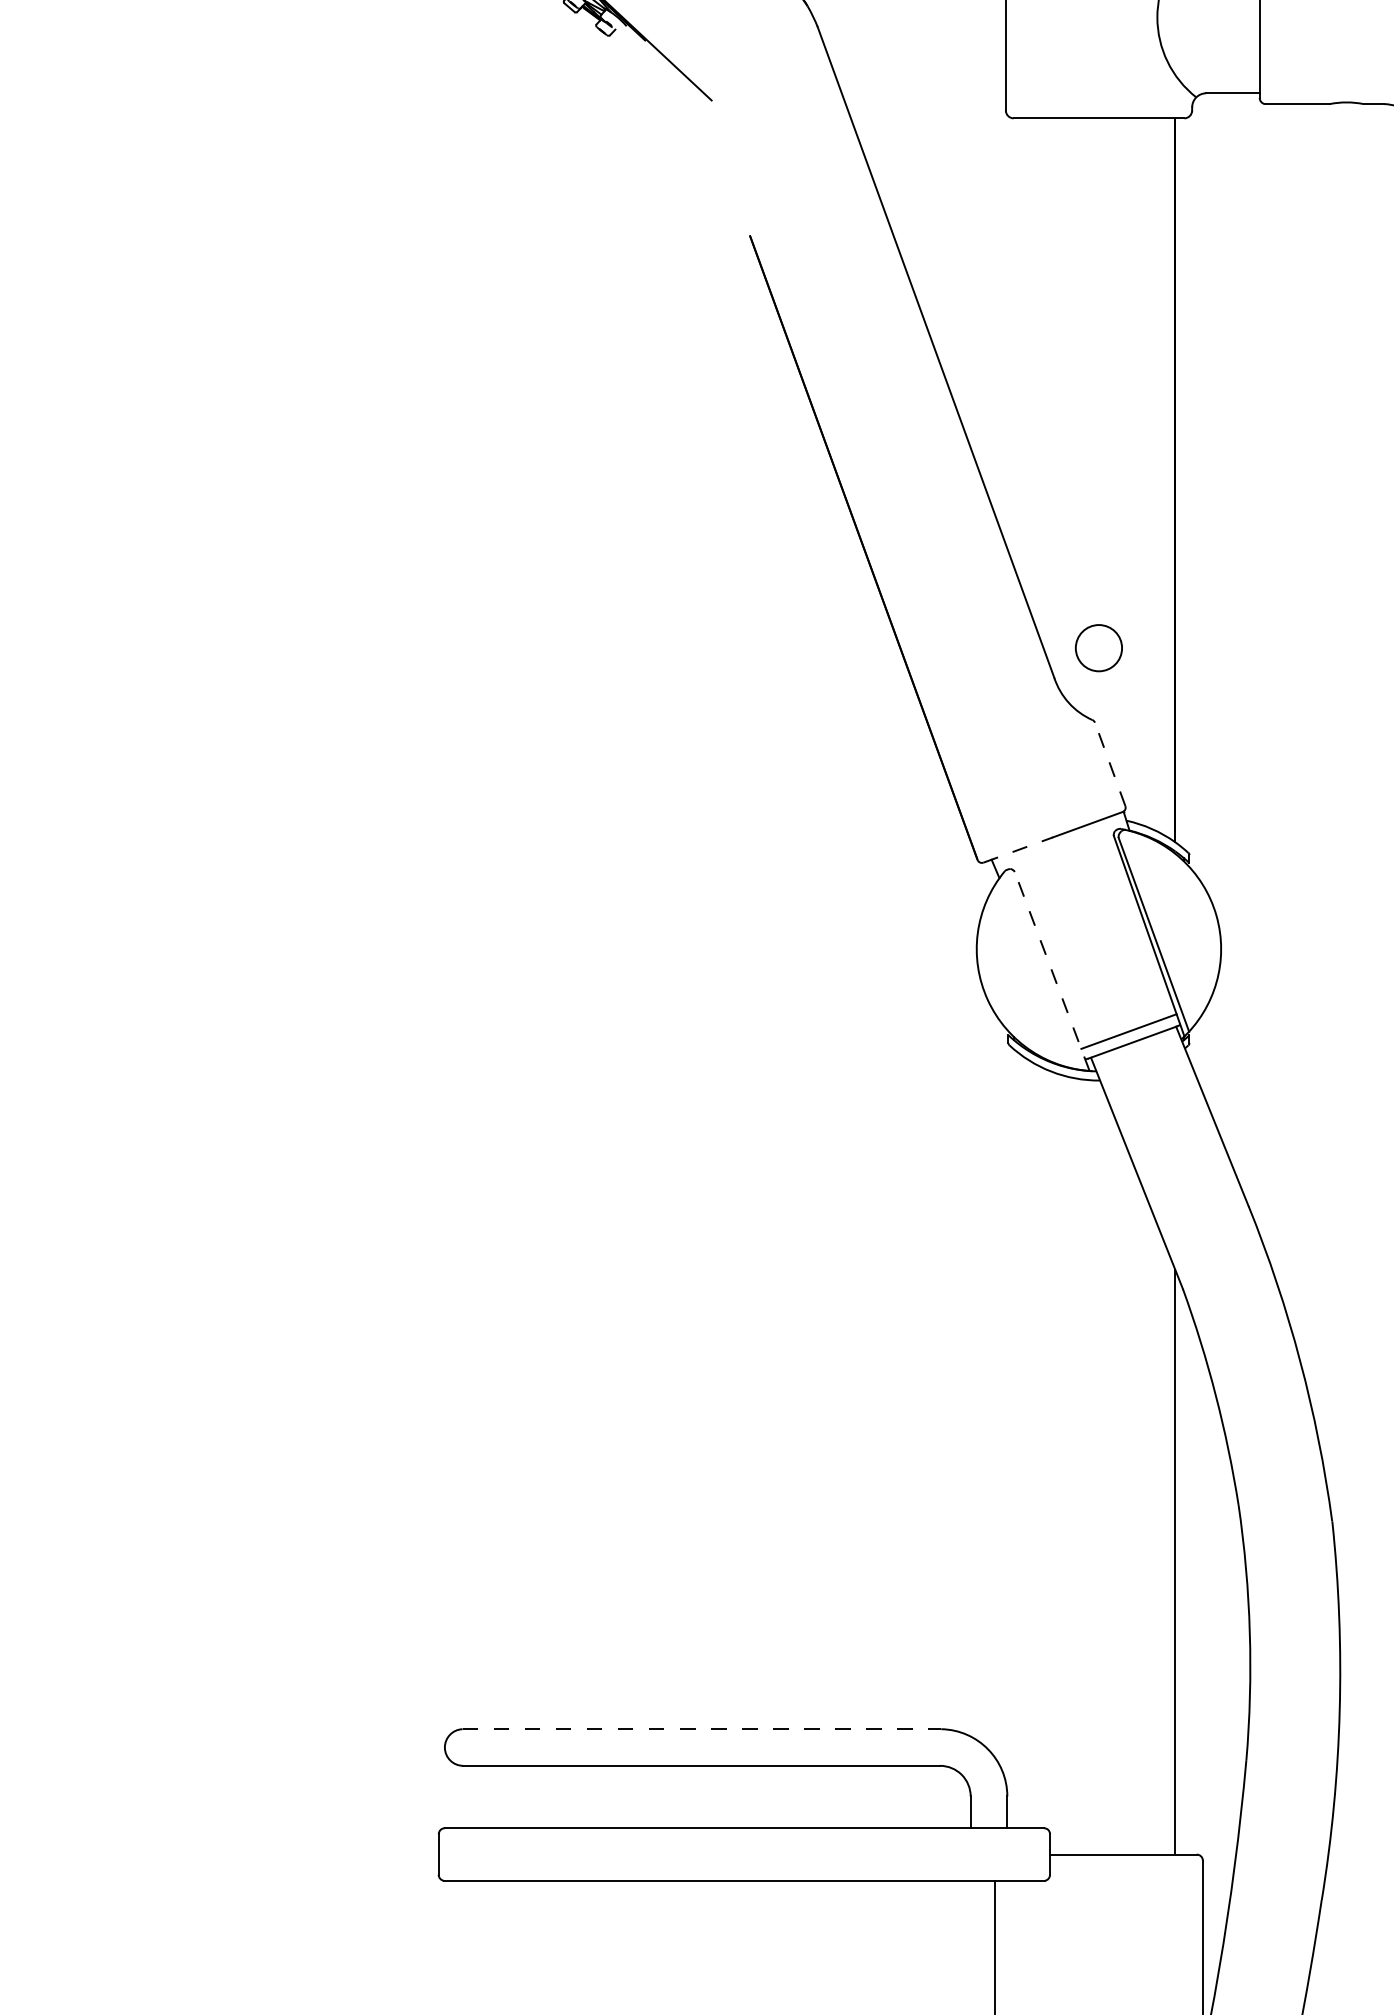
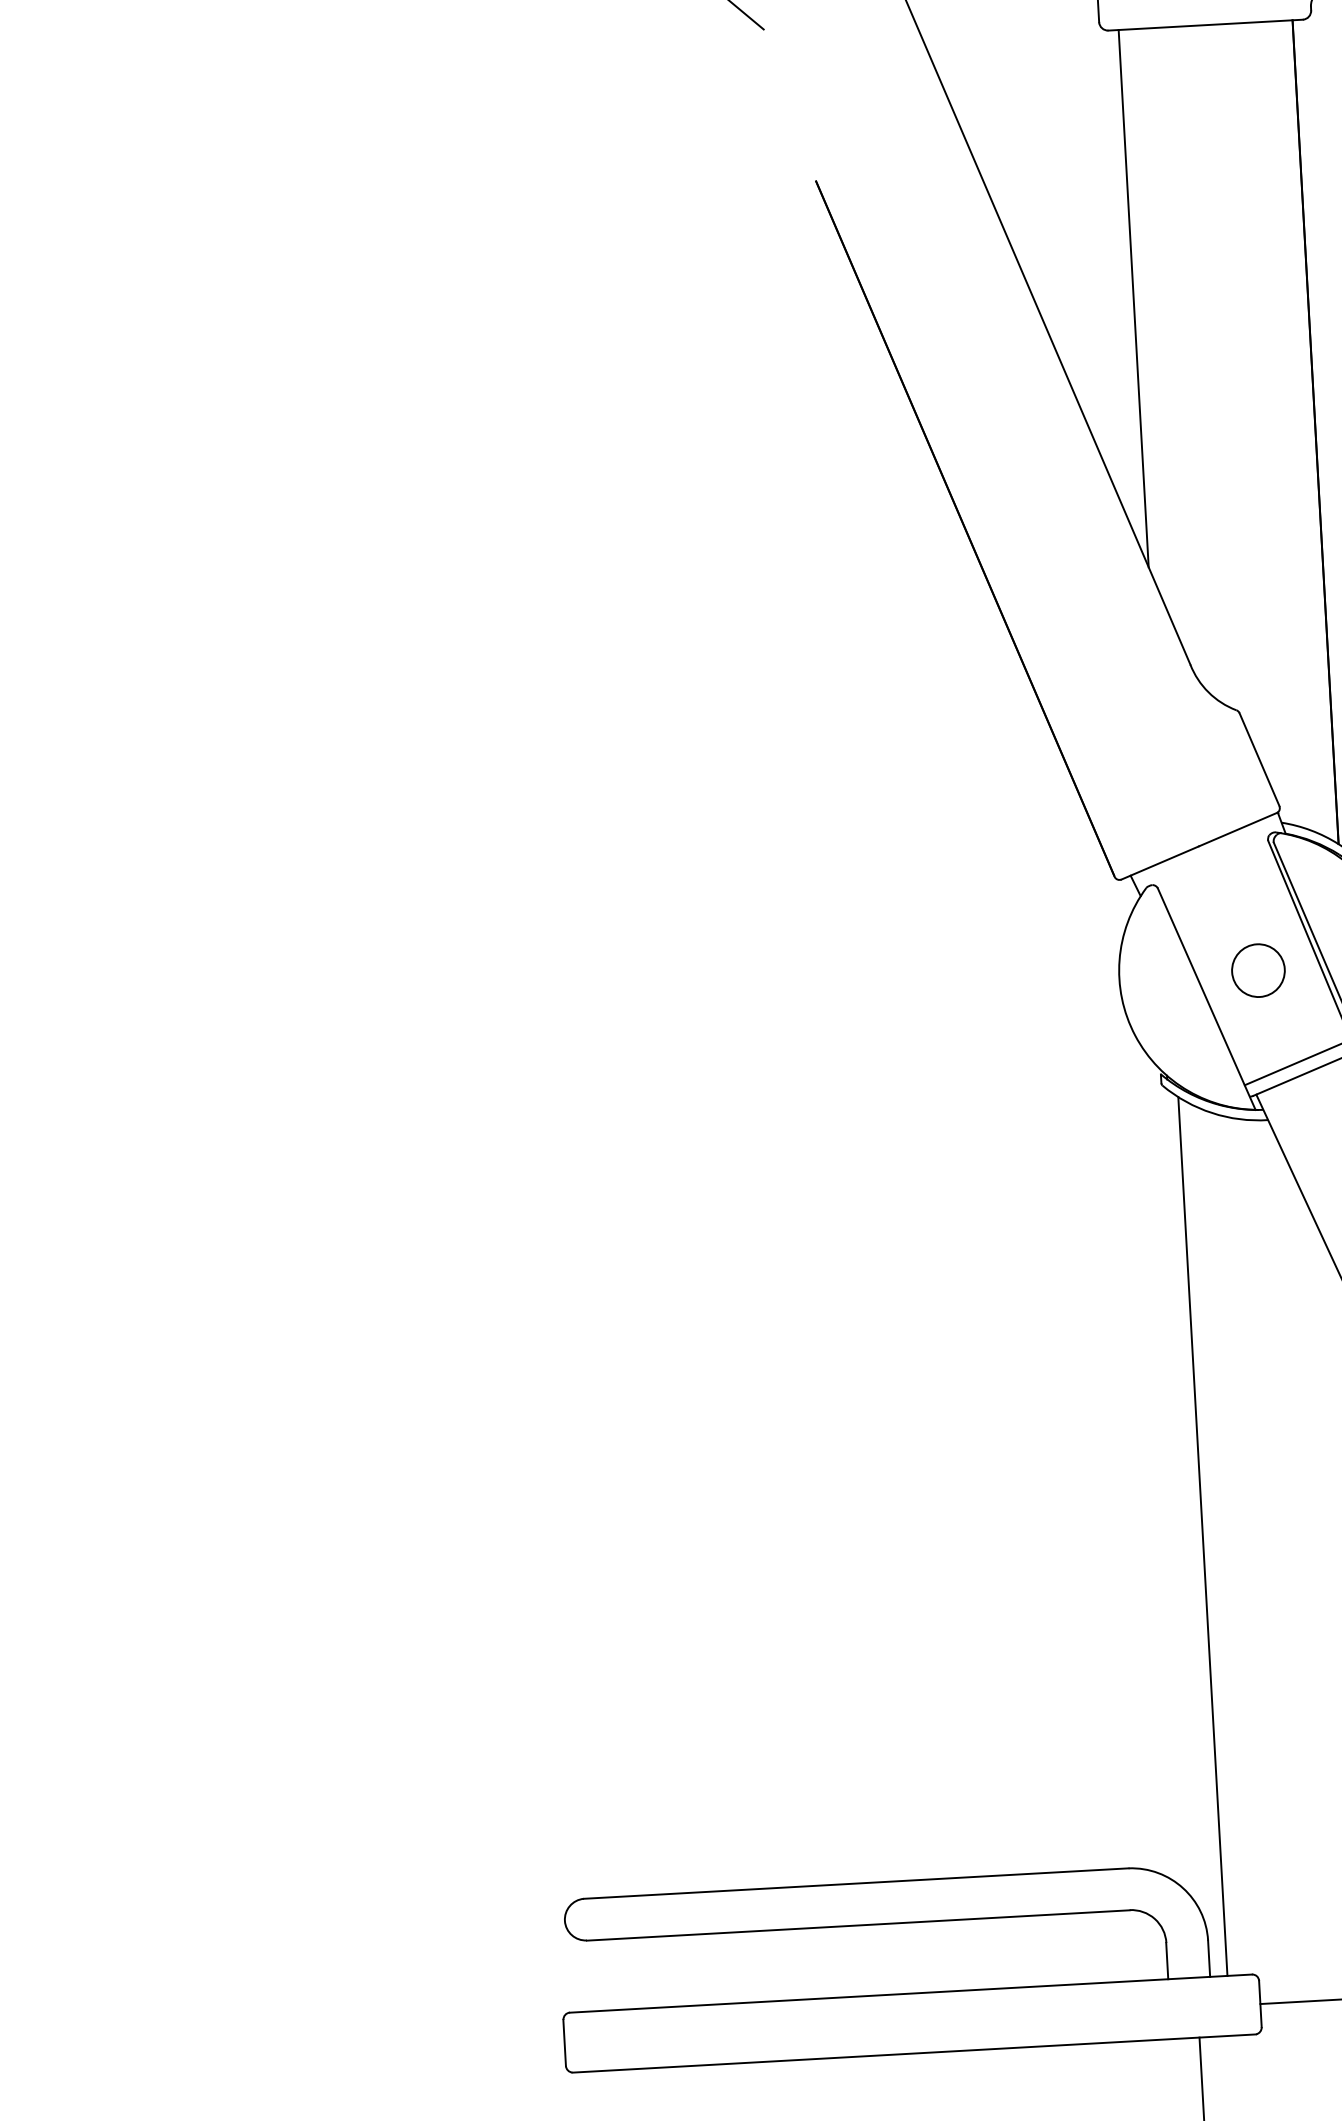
line: (1022, 354) -> (1133, 298), added
circle: (1098, 648) -> (1257, 971), moved
line: (1110, 763) -> (1259, 758), dashed -> solid
line: (1018, 849) -> (1160, 862), dashed -> solid
line: (1052, 971) -> (1207, 999), dashed -> solid
line: (1022, 1442) -> (1202, 1536), added
line: (702, 1729) -> (856, 1883), dashed -> solid

